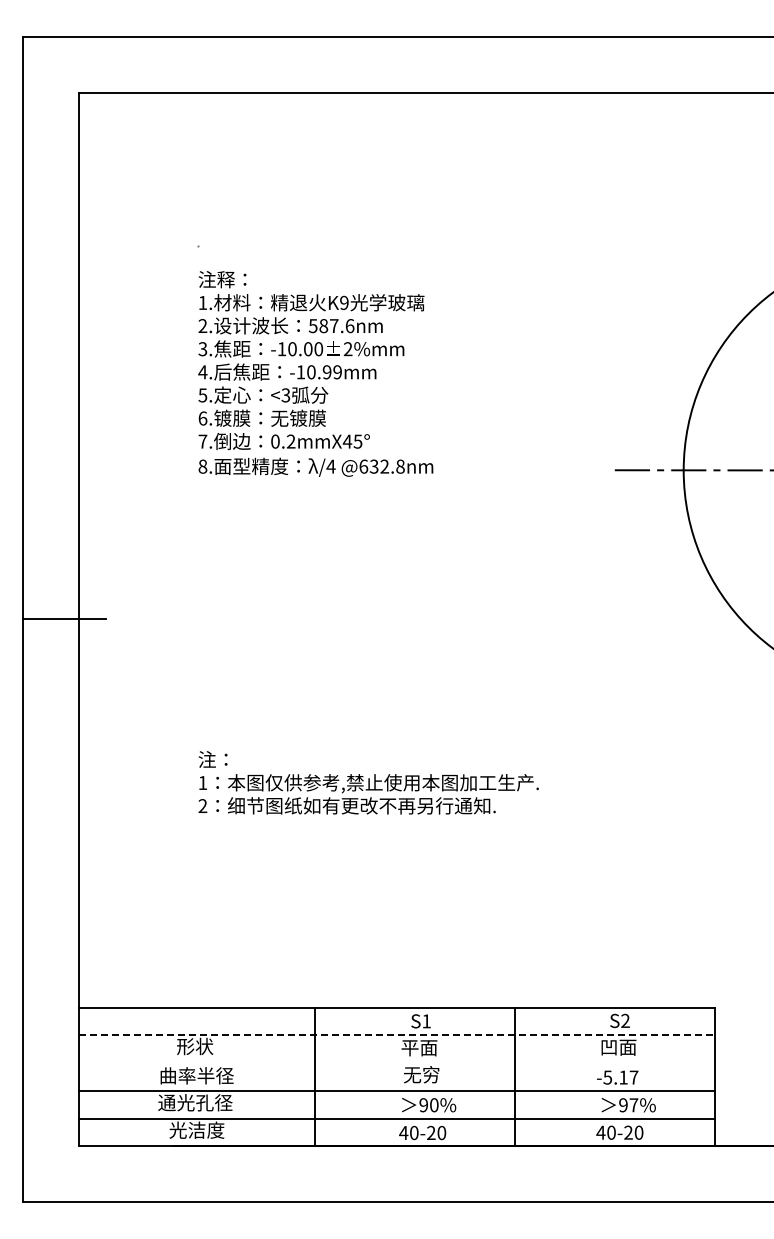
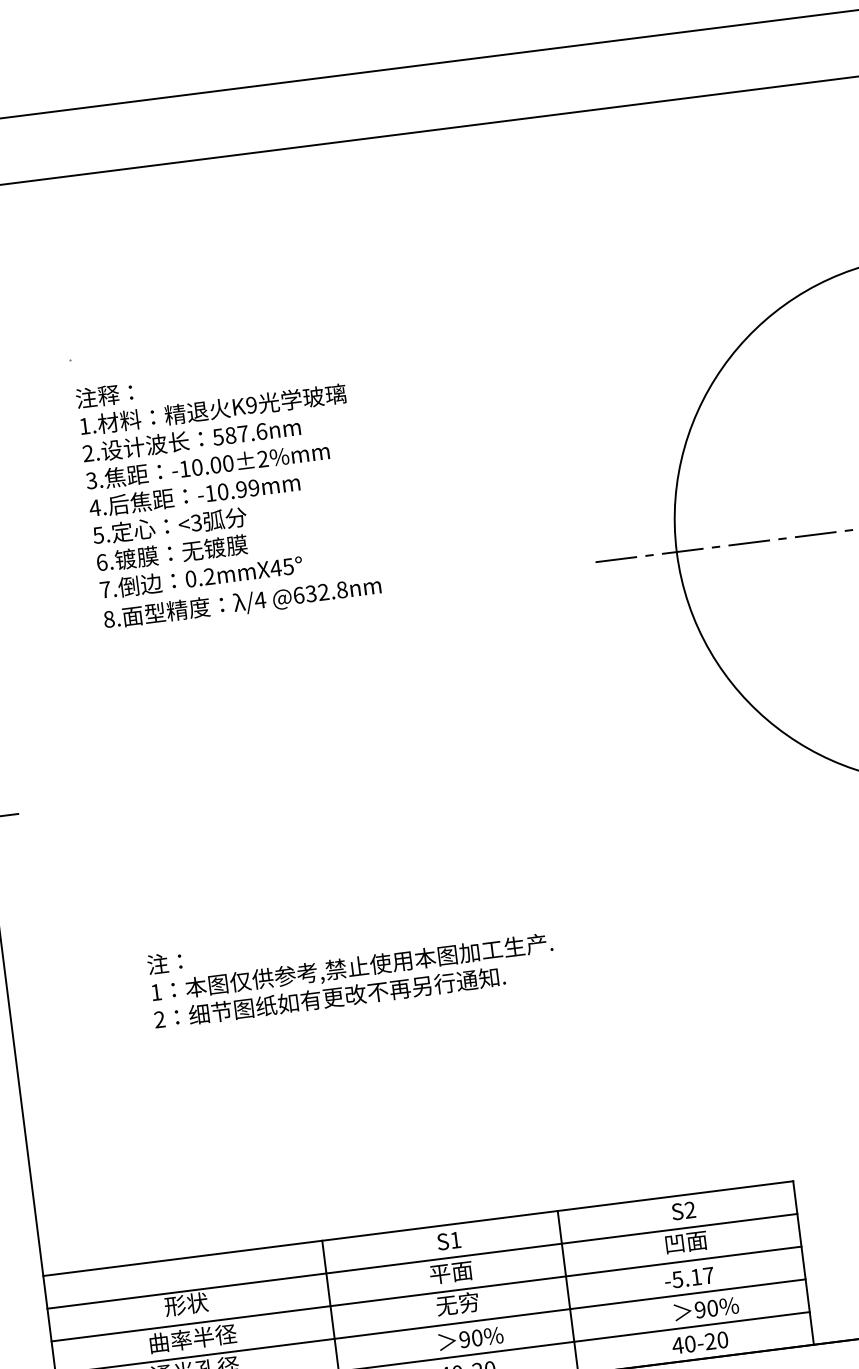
line: (396, 1035) -> (422, 1261), dashed -> solid
line: (396, 1063) -> (426, 1294), added
text: (633, 1105) -> (712, 1308), 97% -> 90%

